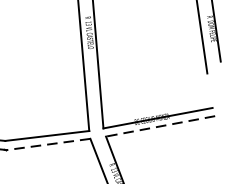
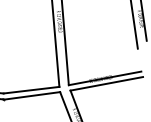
line: (160, 125) -> (106, 83), dashed -> solid
line: (47, 143) -> (31, 95), dashed -> solid

